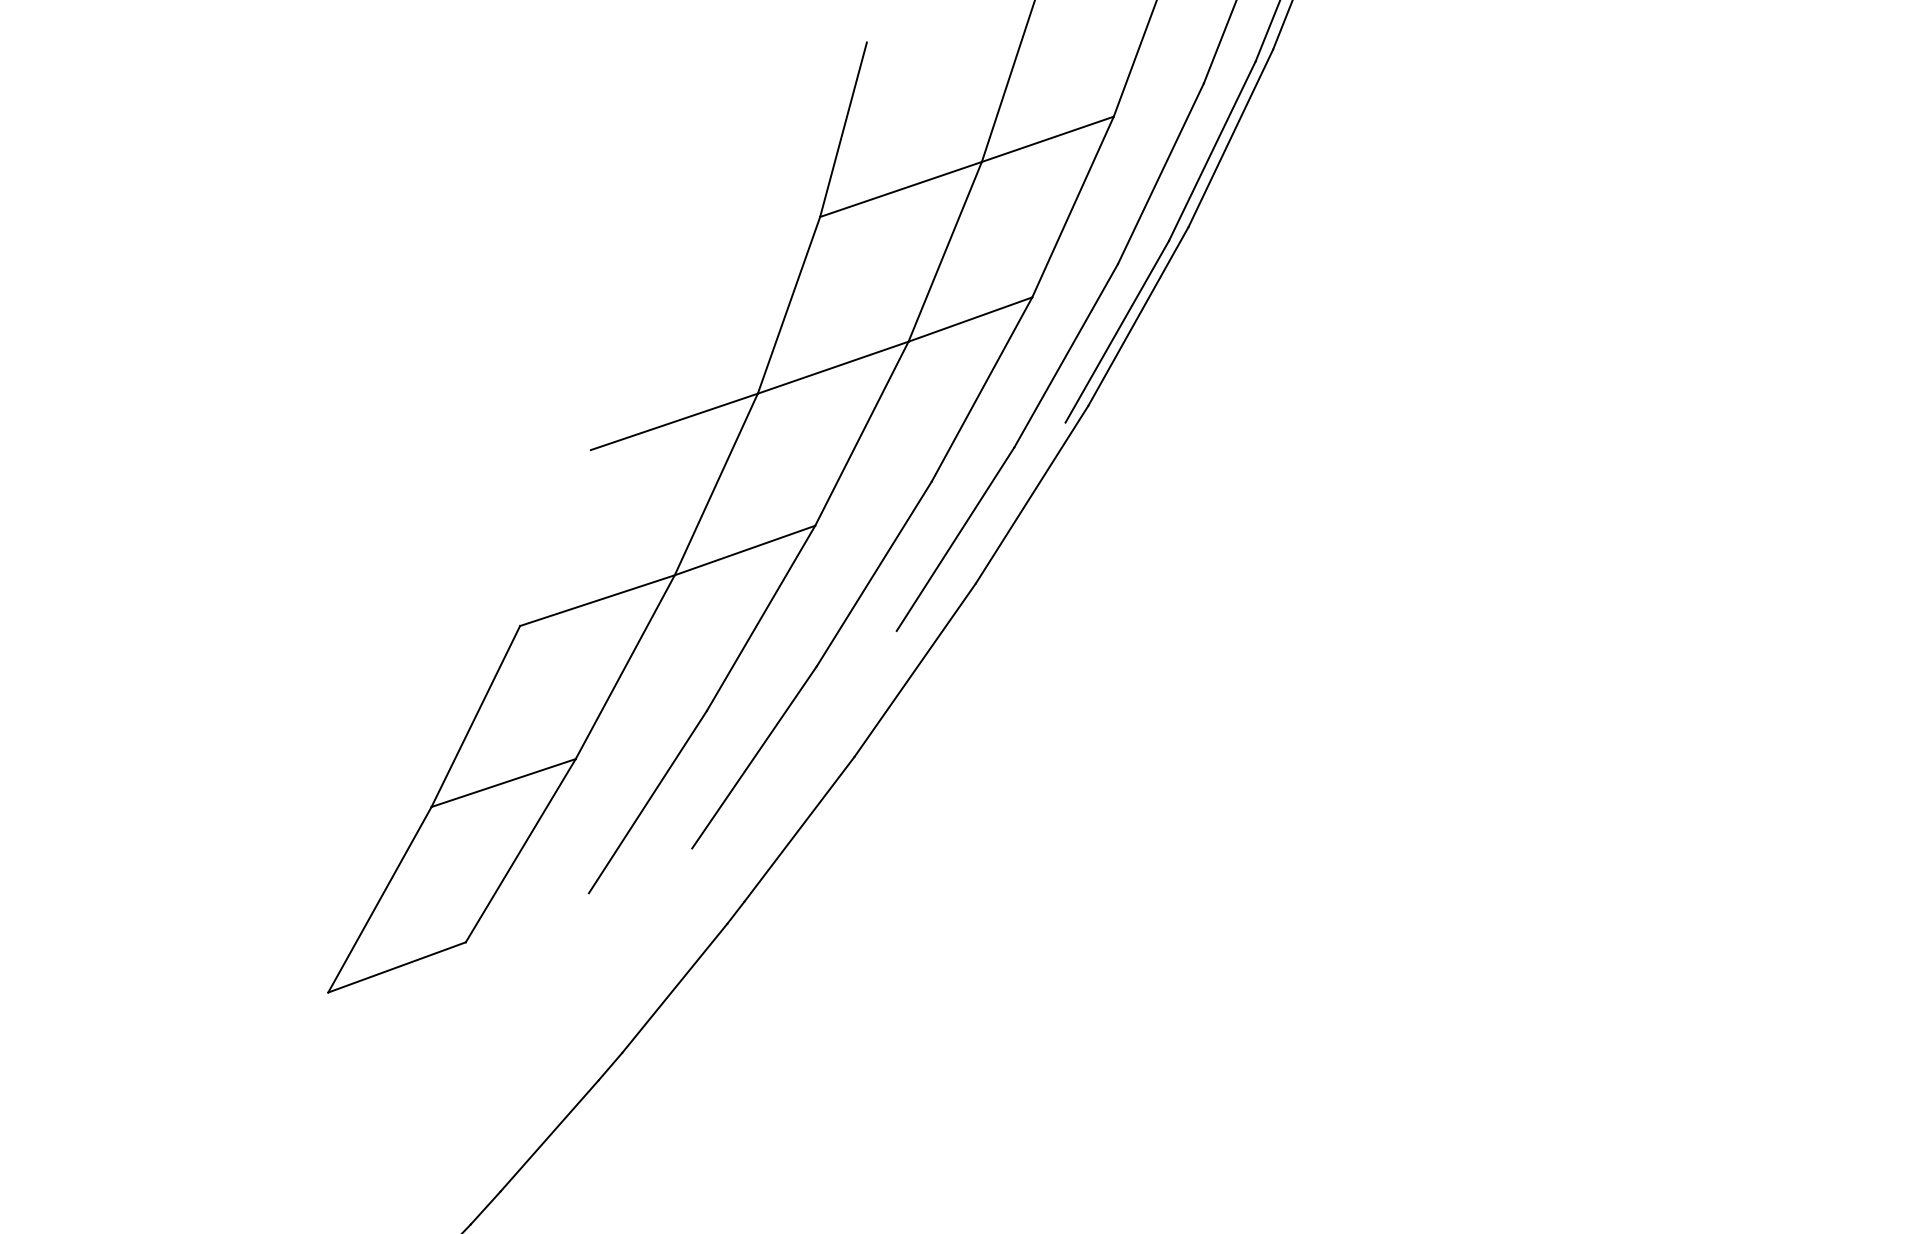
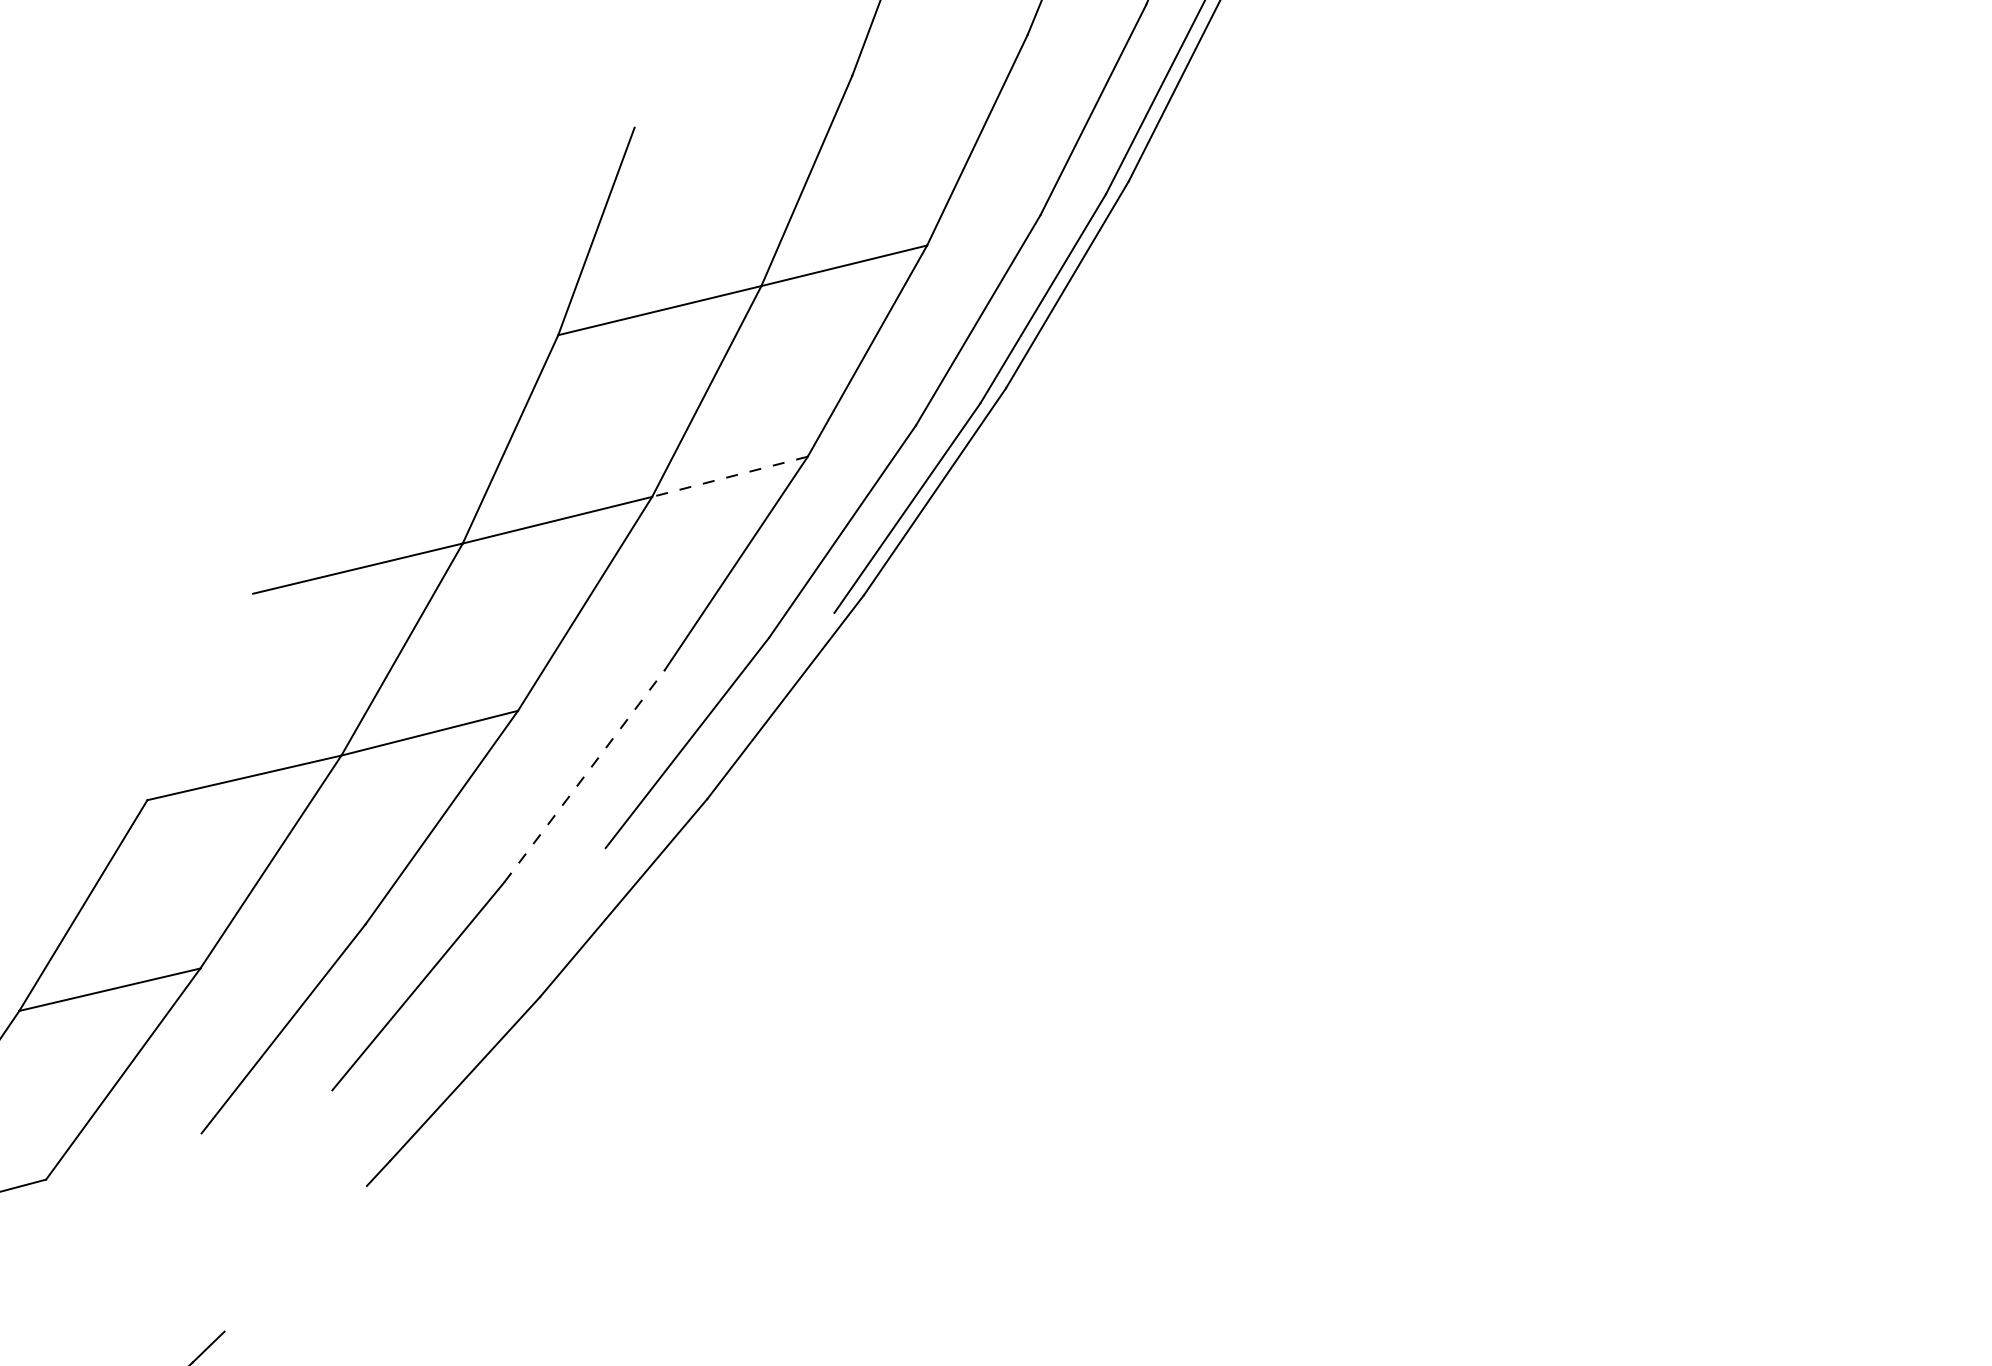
line: (970, 319) -> (730, 476), solid -> dashed
line: (874, 574) -> (584, 776), solid -> dashed
line: (674, 987) -> (295, 1257), removed

